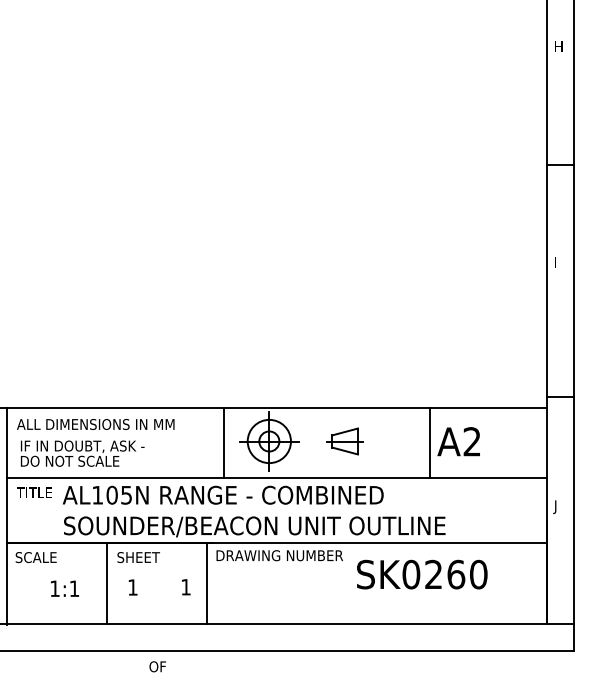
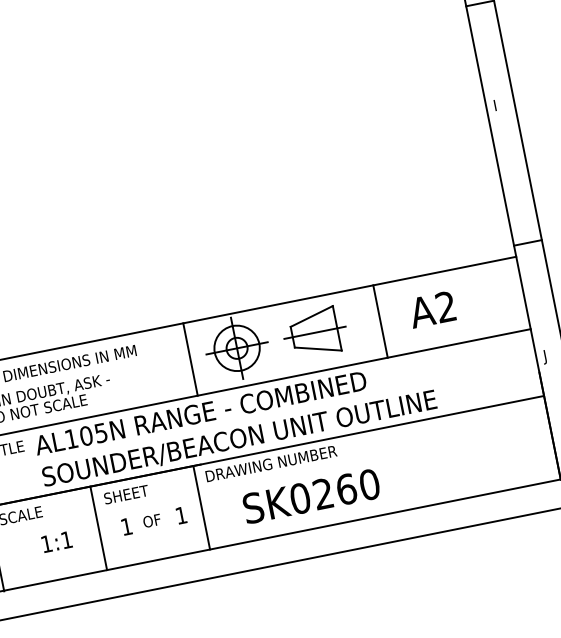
part: (344, 441) -> (314, 332), size x1.67
line: (430, 443) -> (380, 321), moved
text: (422, 574) -> (311, 496), moved
text: (157, 666) -> (151, 520), moved

